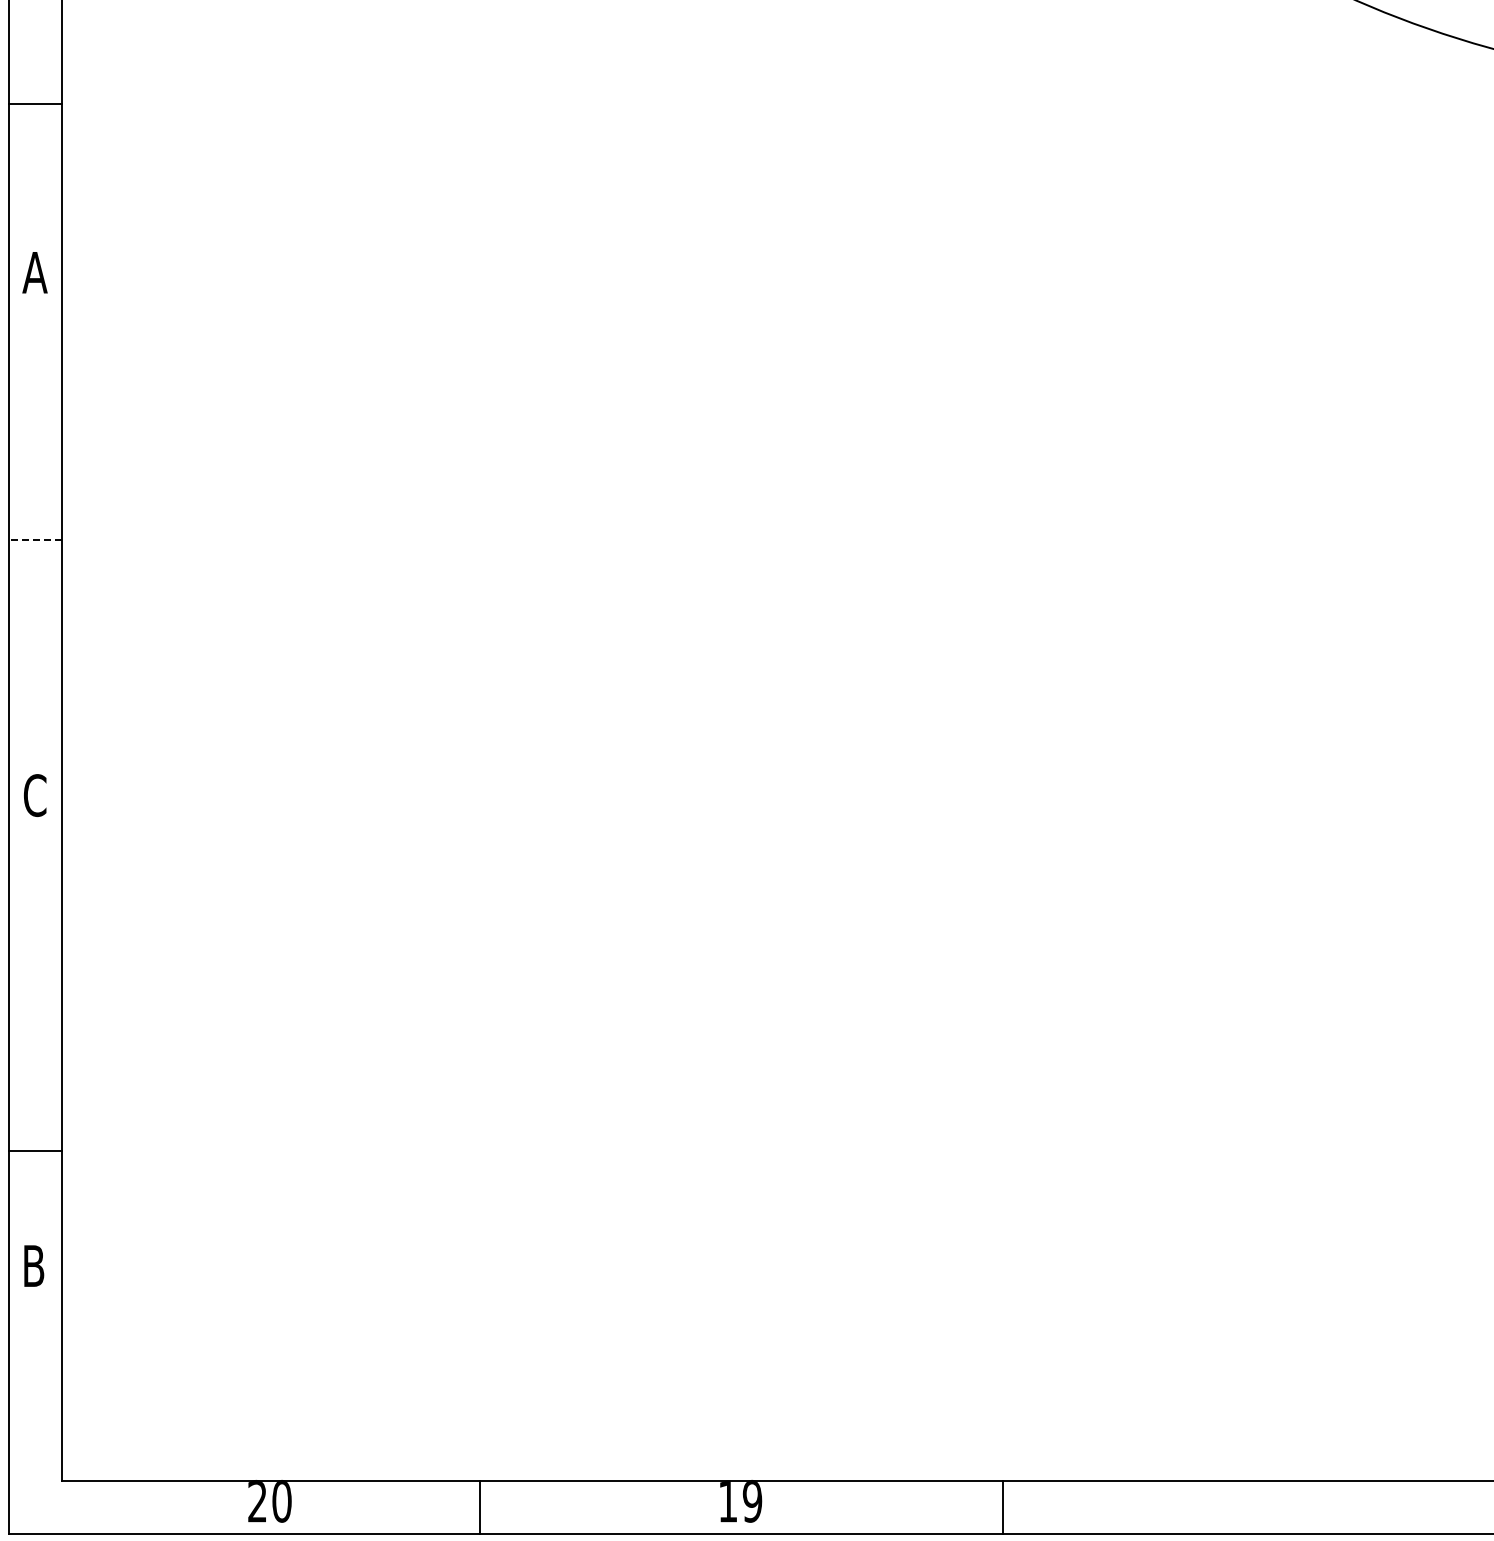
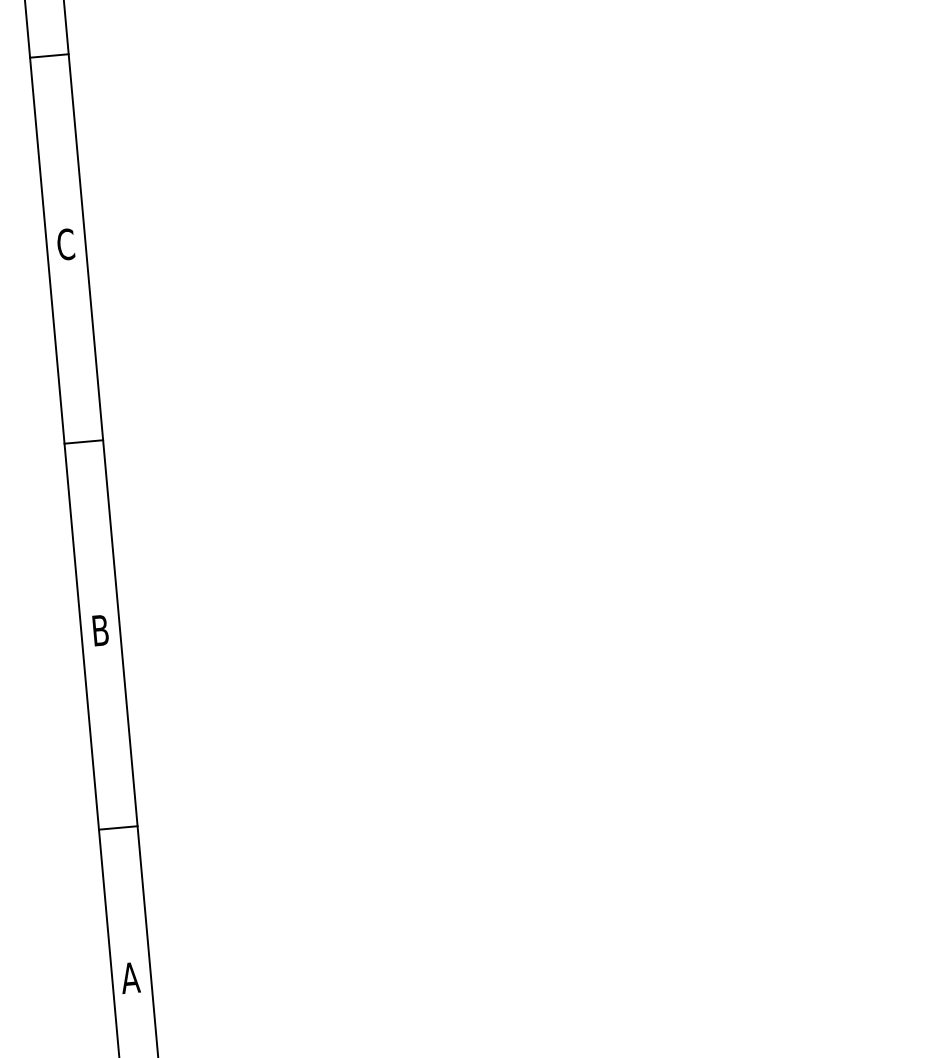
line: (35, 104) -> (49, 56), moved
text: (34, 272) -> (65, 244), A -> C
line: (34, 540) -> (83, 442), dashed -> solid
text: (34, 795) -> (99, 630), C -> B
line: (35, 1150) -> (118, 827), moved
text: (33, 1265) -> (130, 977), B -> A

